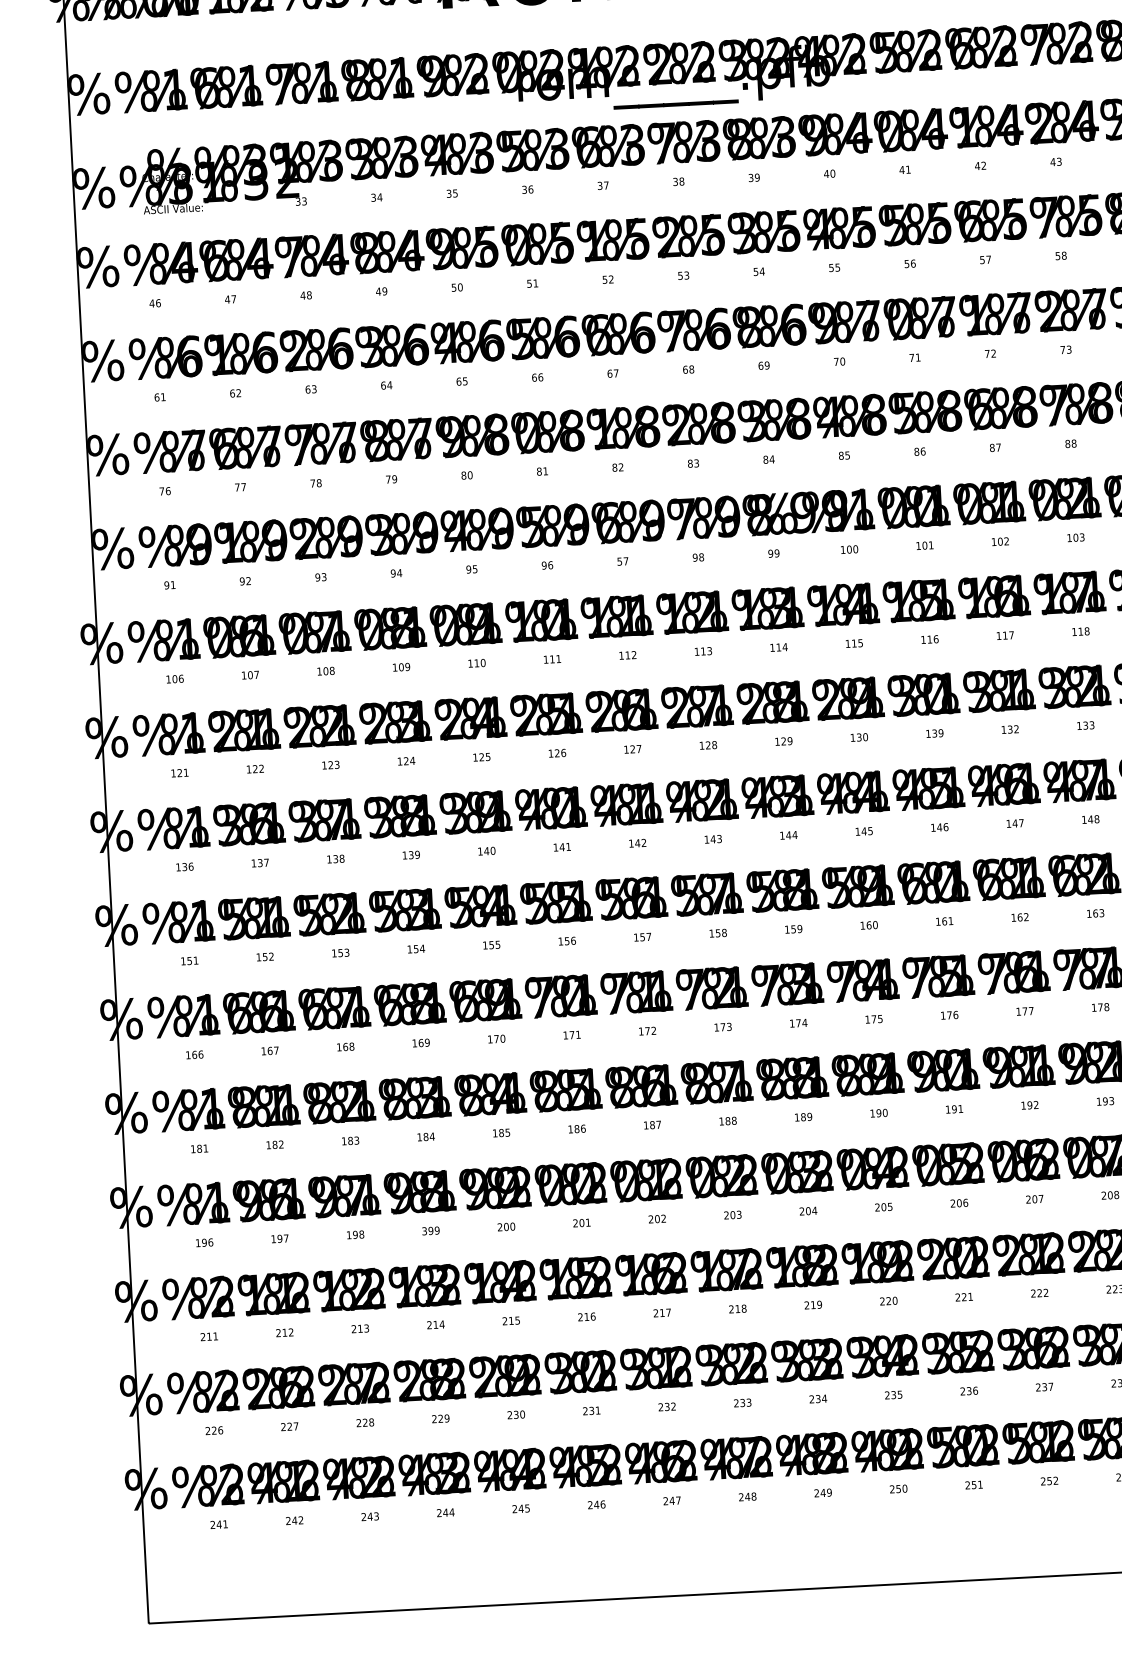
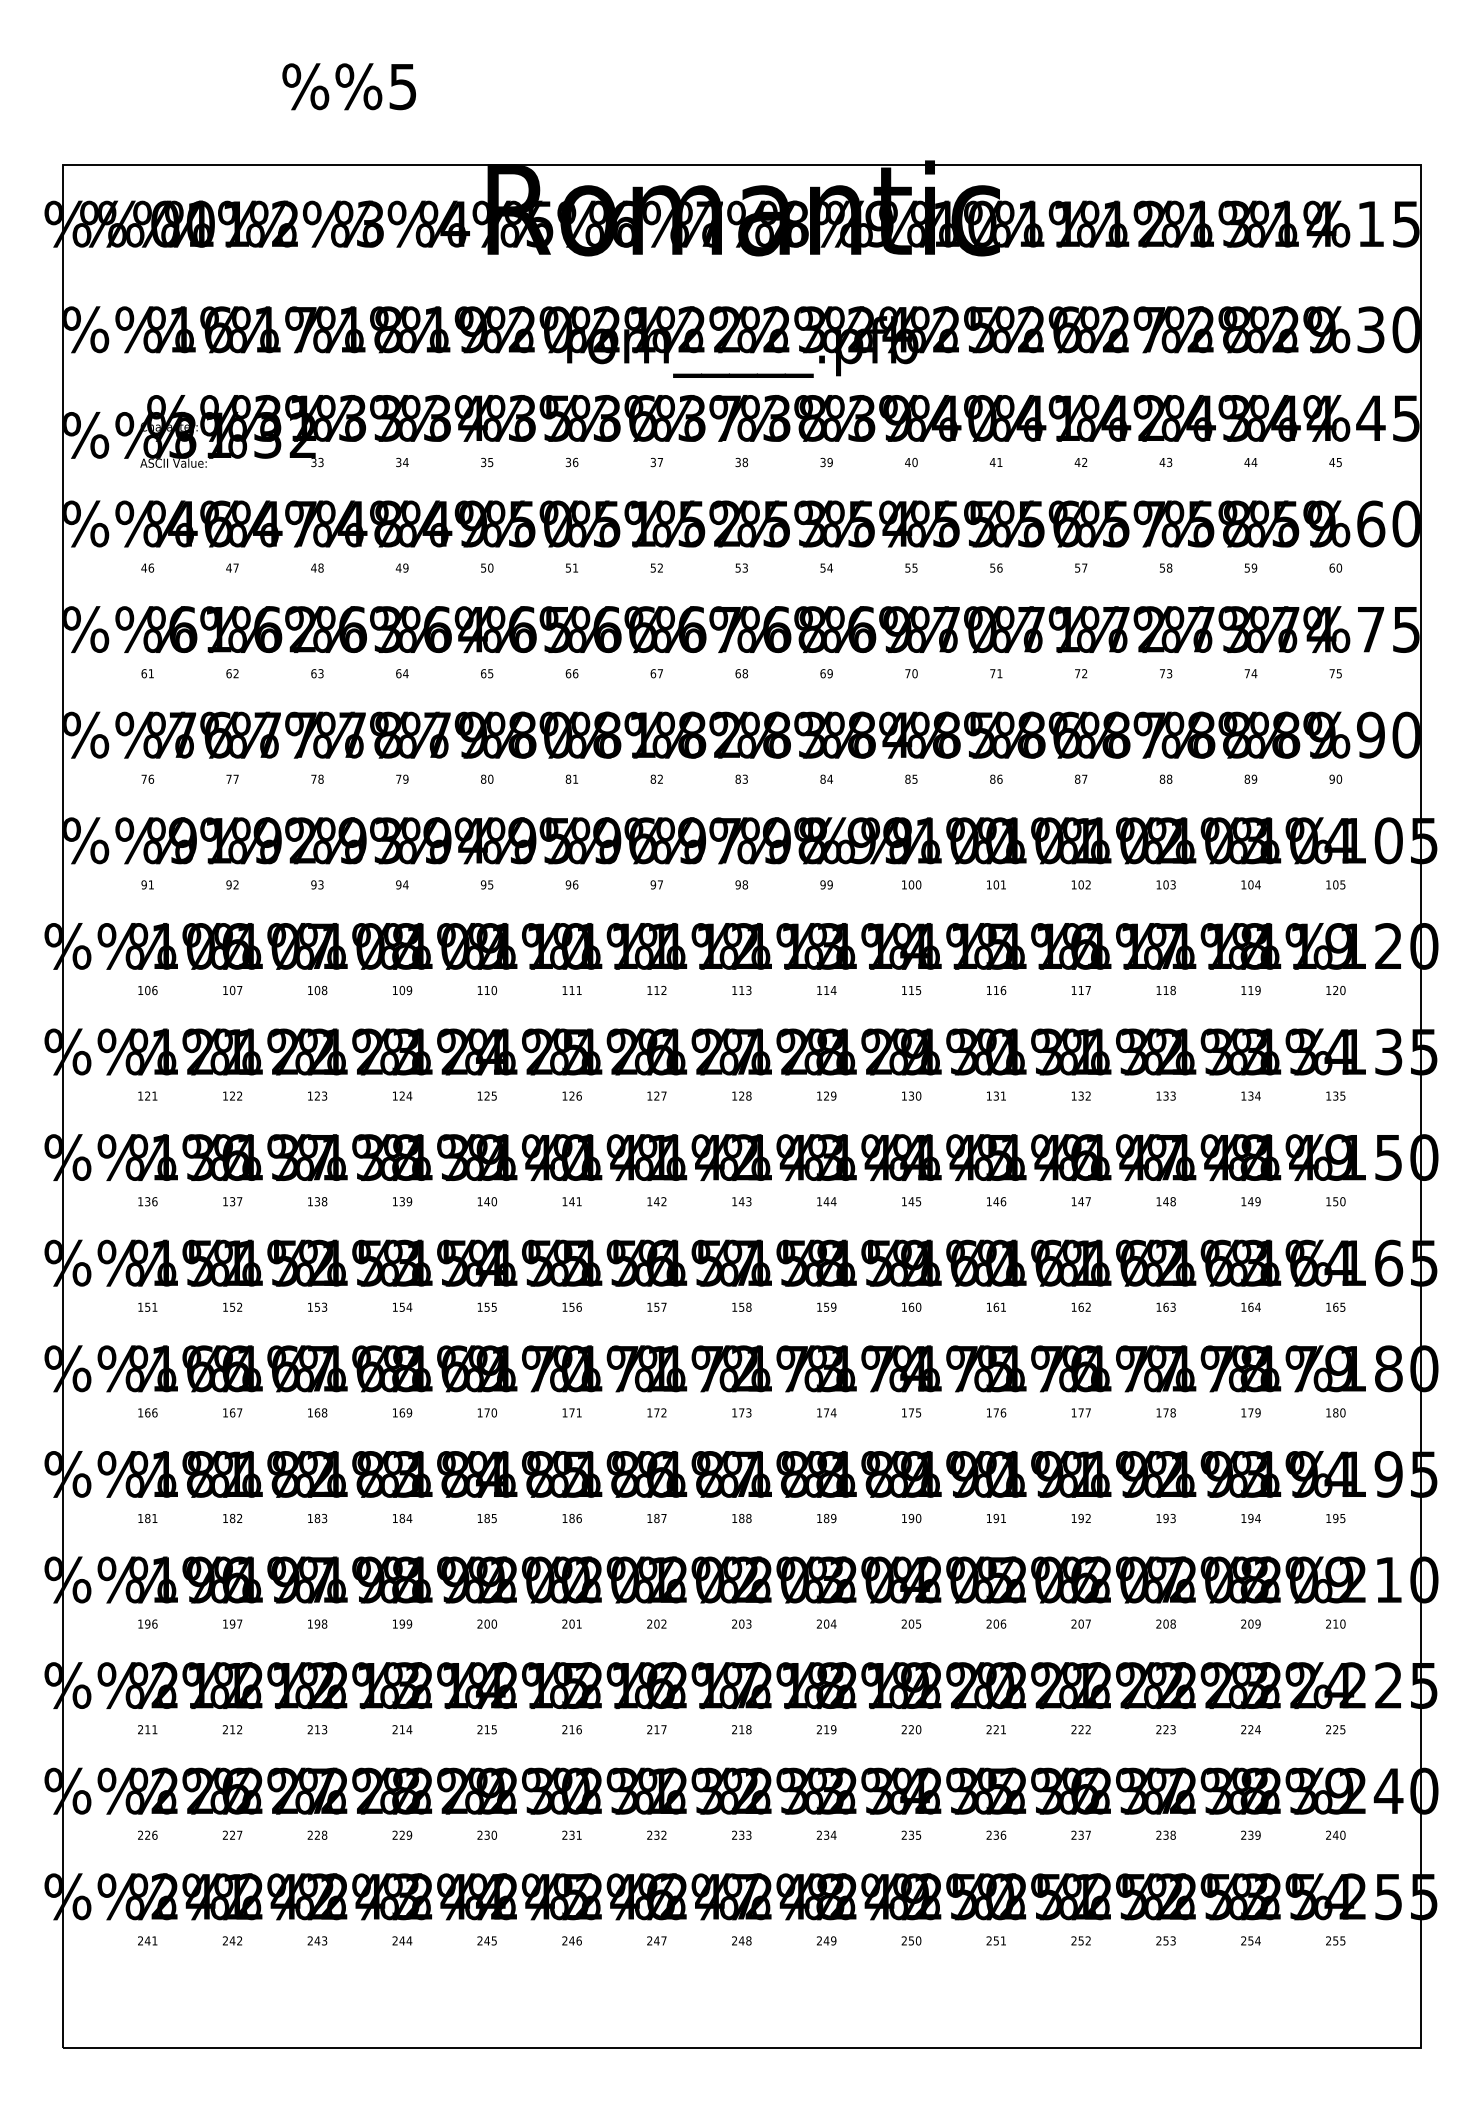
text: (619, 561) -> (653, 884), 57 -> 97
text: (941, 732) -> (1003, 1095), 139 -> 131
text: (423, 1230) -> (394, 1623), 399 -> 199

